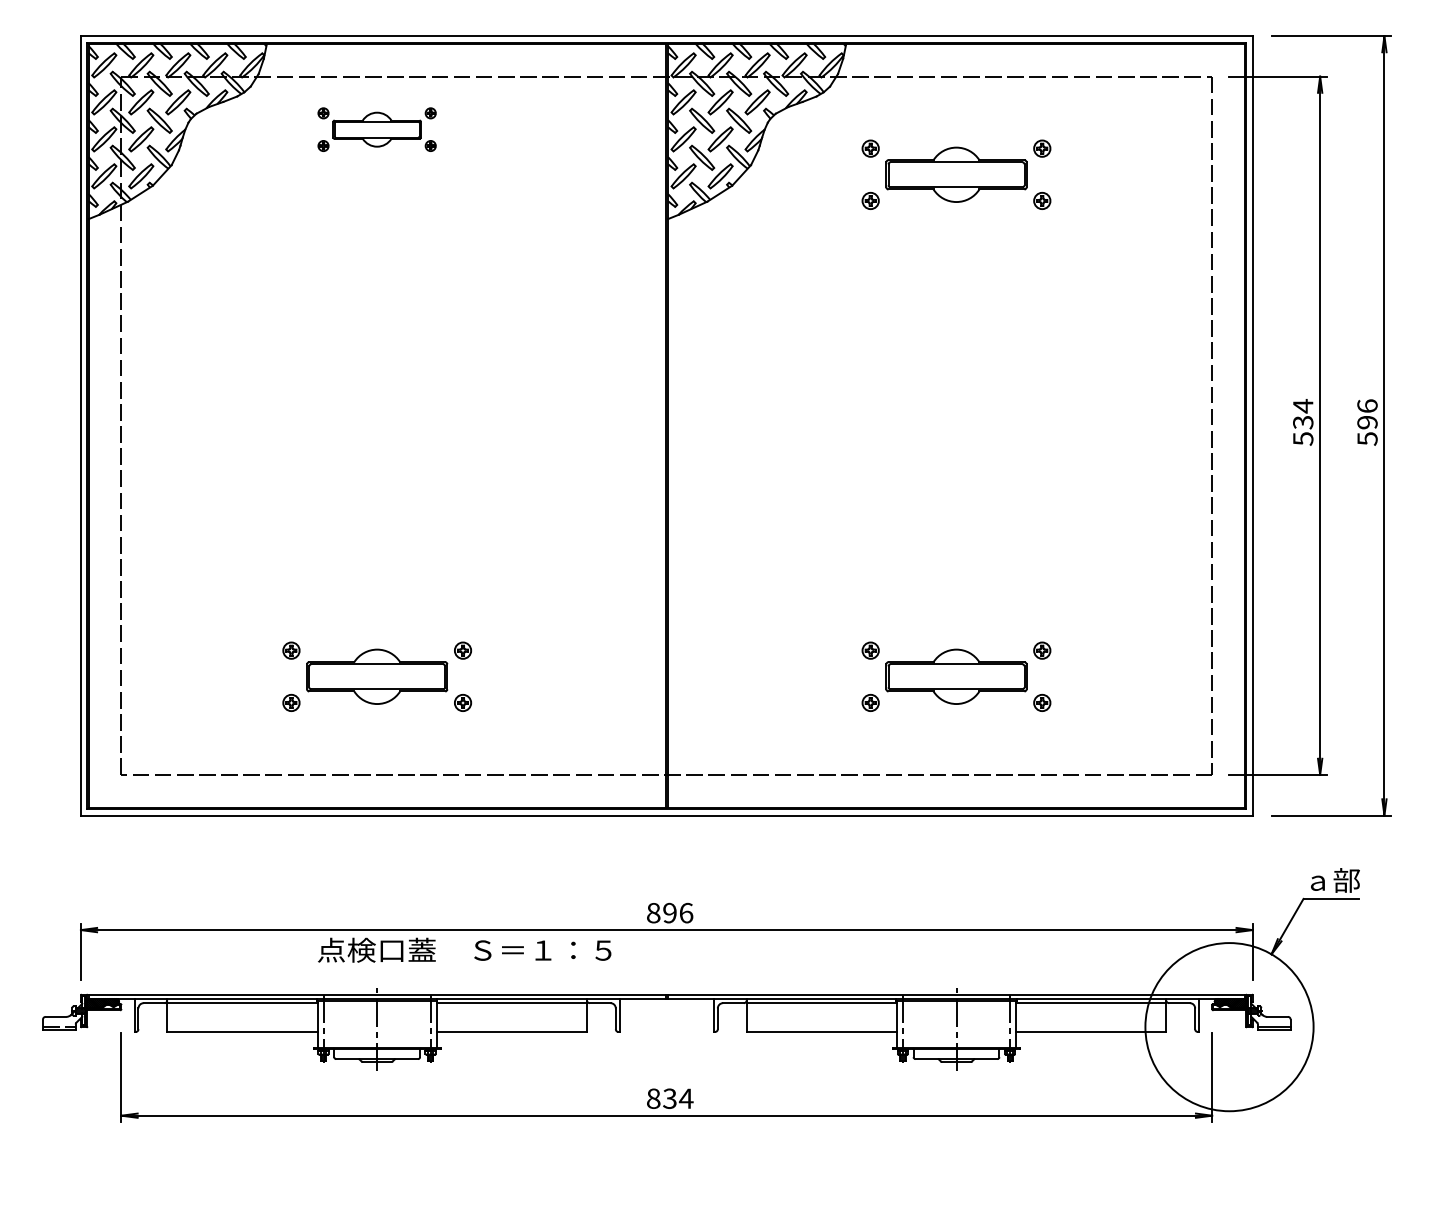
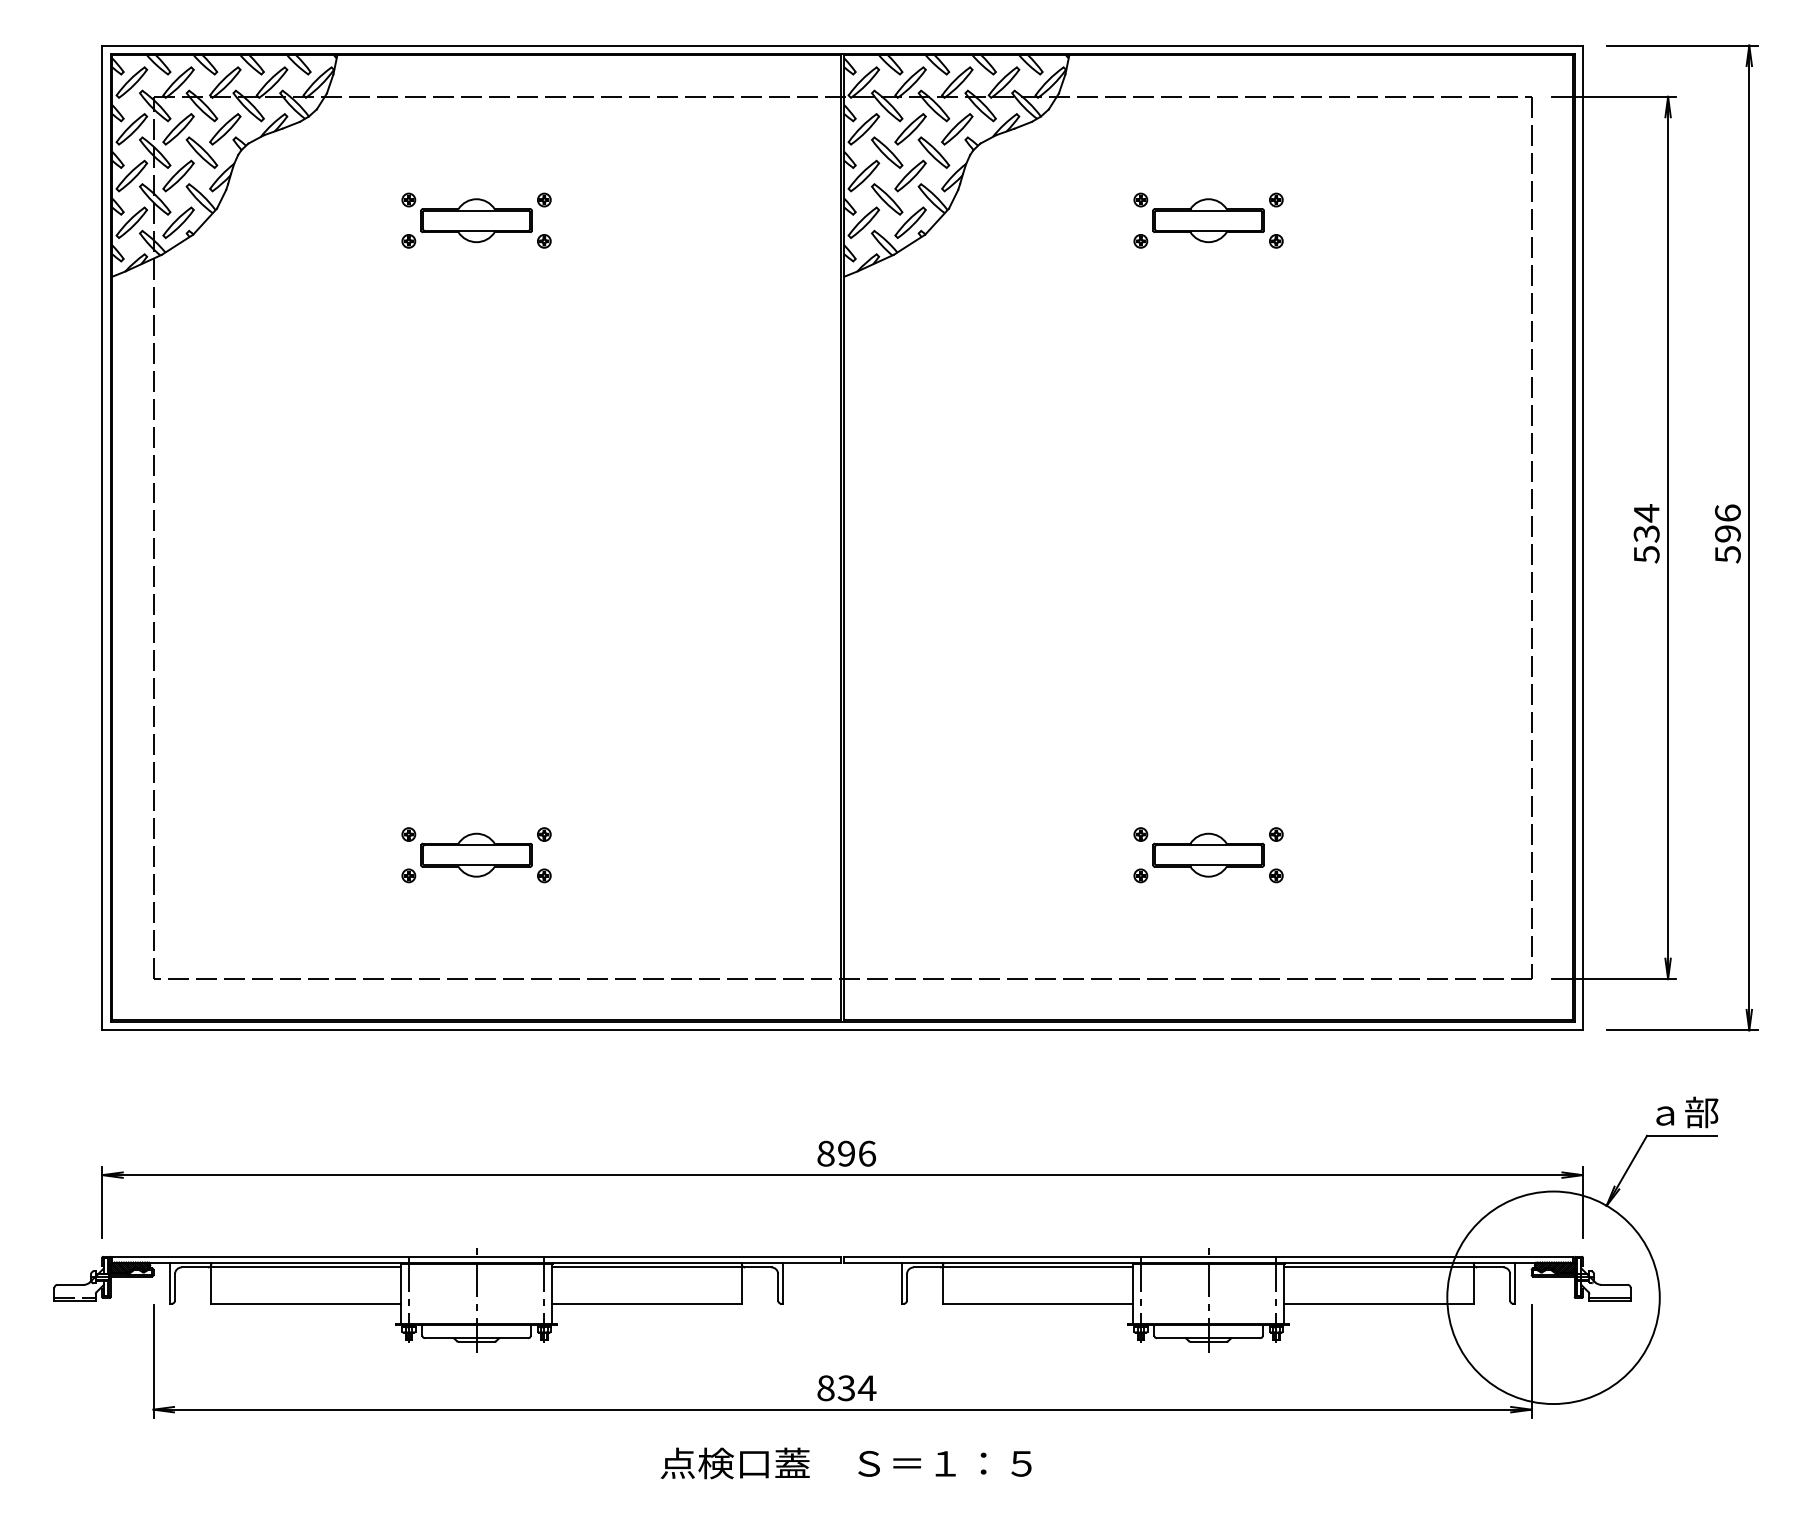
part: (376, 129) -> (475, 220), moved
part: (956, 174) -> (1208, 220), size x0.62
part: (376, 676) -> (475, 854), size x0.62
part: (956, 676) -> (1208, 854), size x0.62
text: (464, 949) -> (845, 1462), moved

